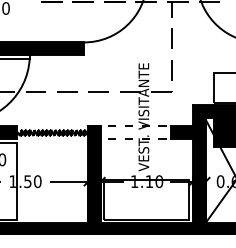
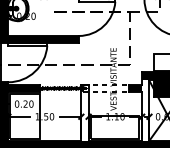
fill: (198, 169) -> (145, 109), removed
fill: (93, 174) -> (84, 112), removed

